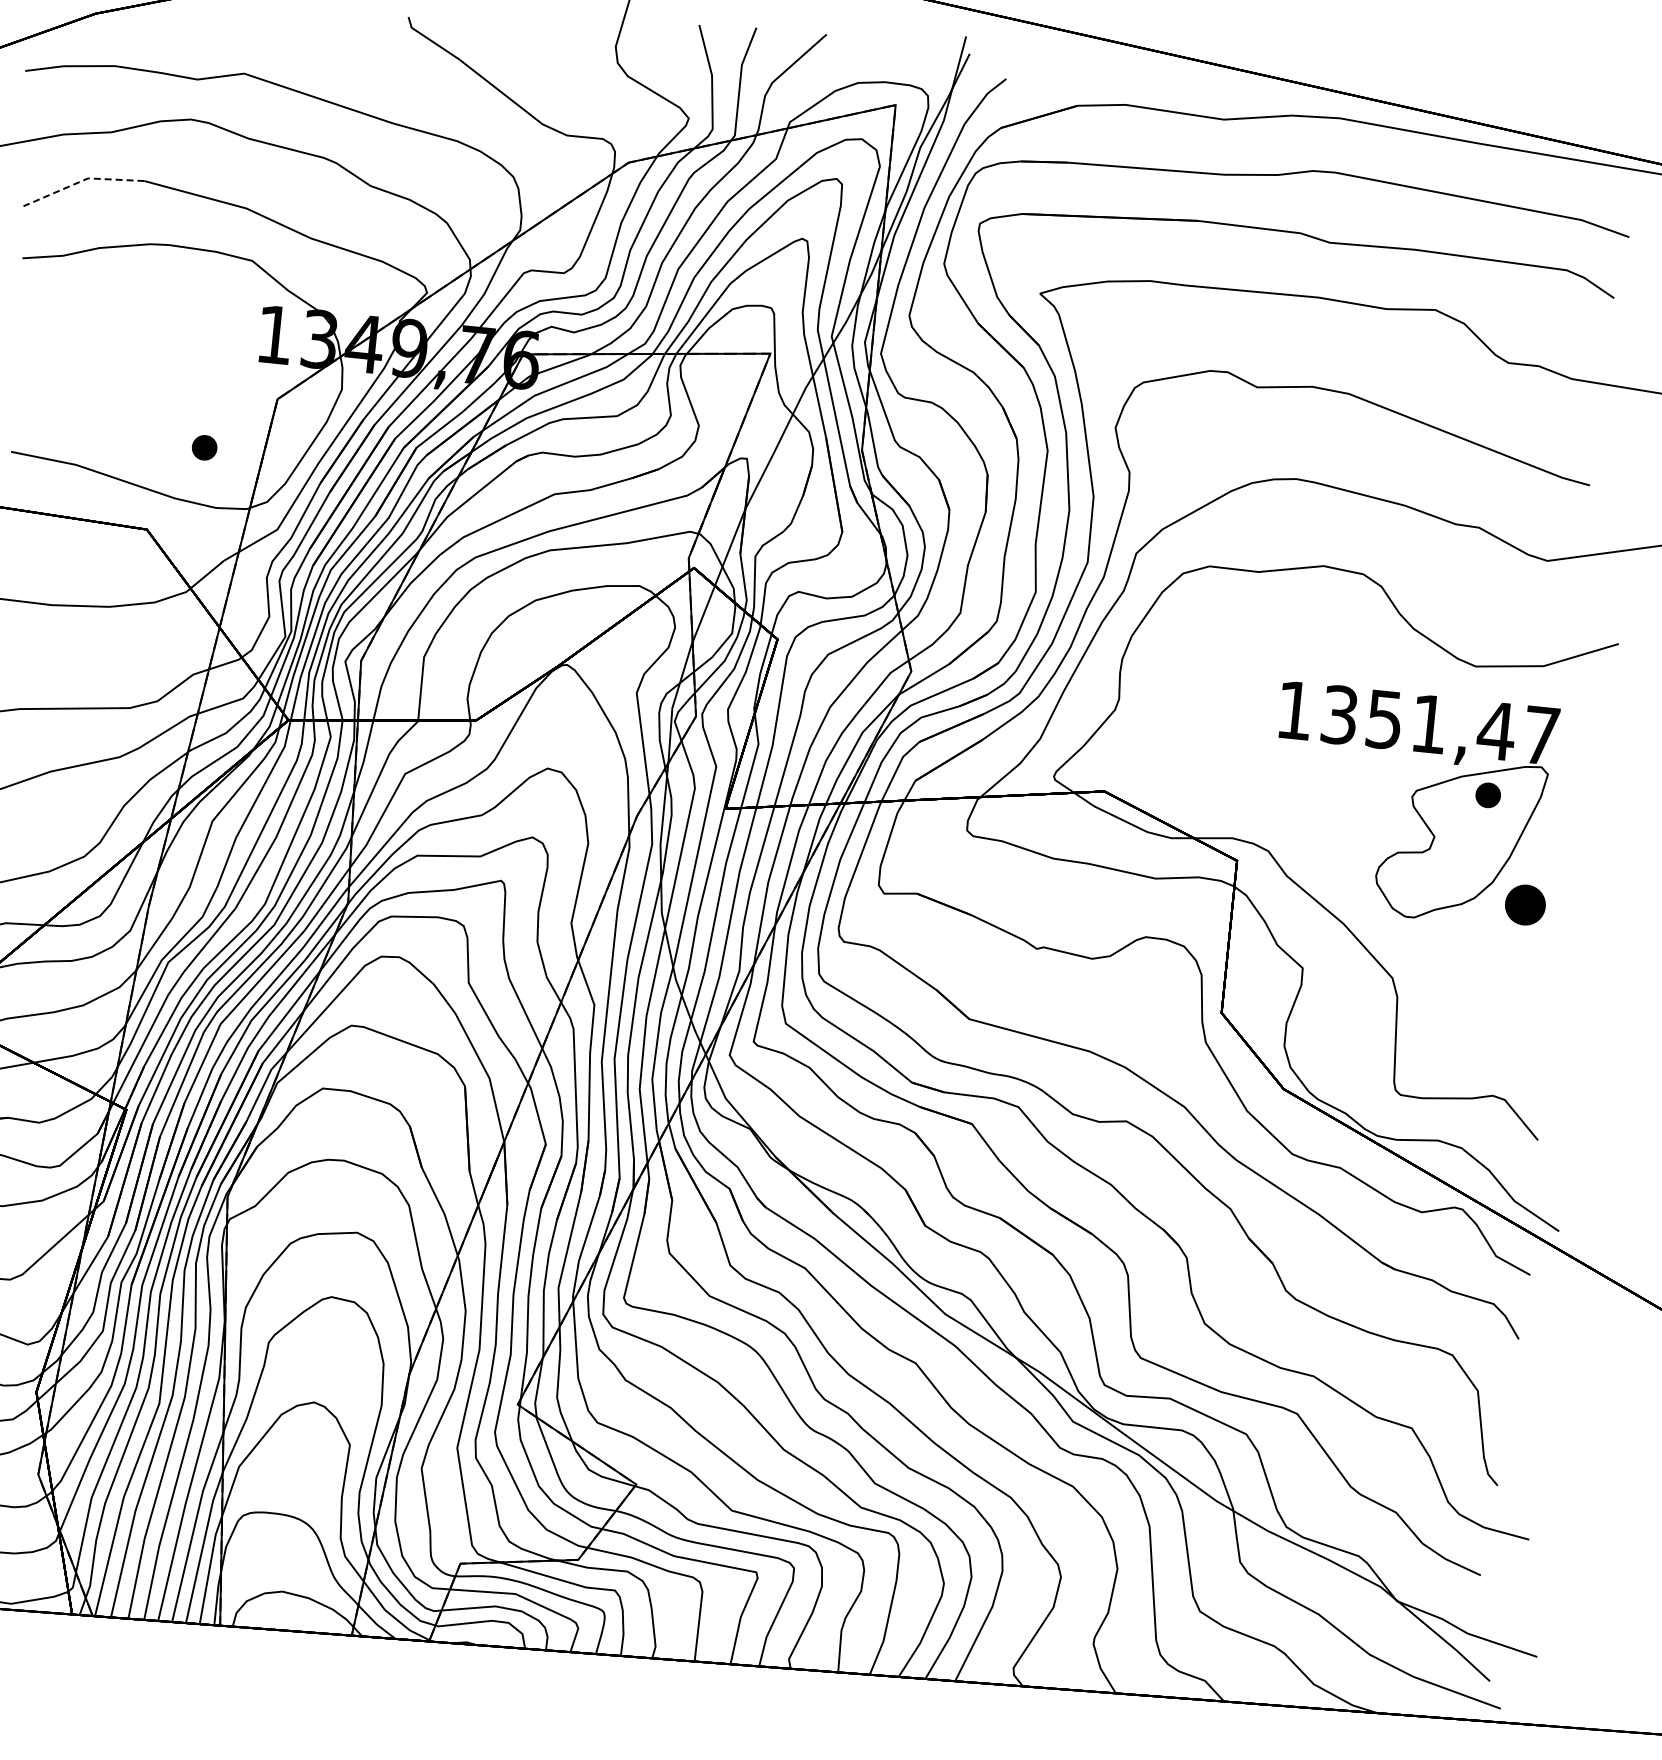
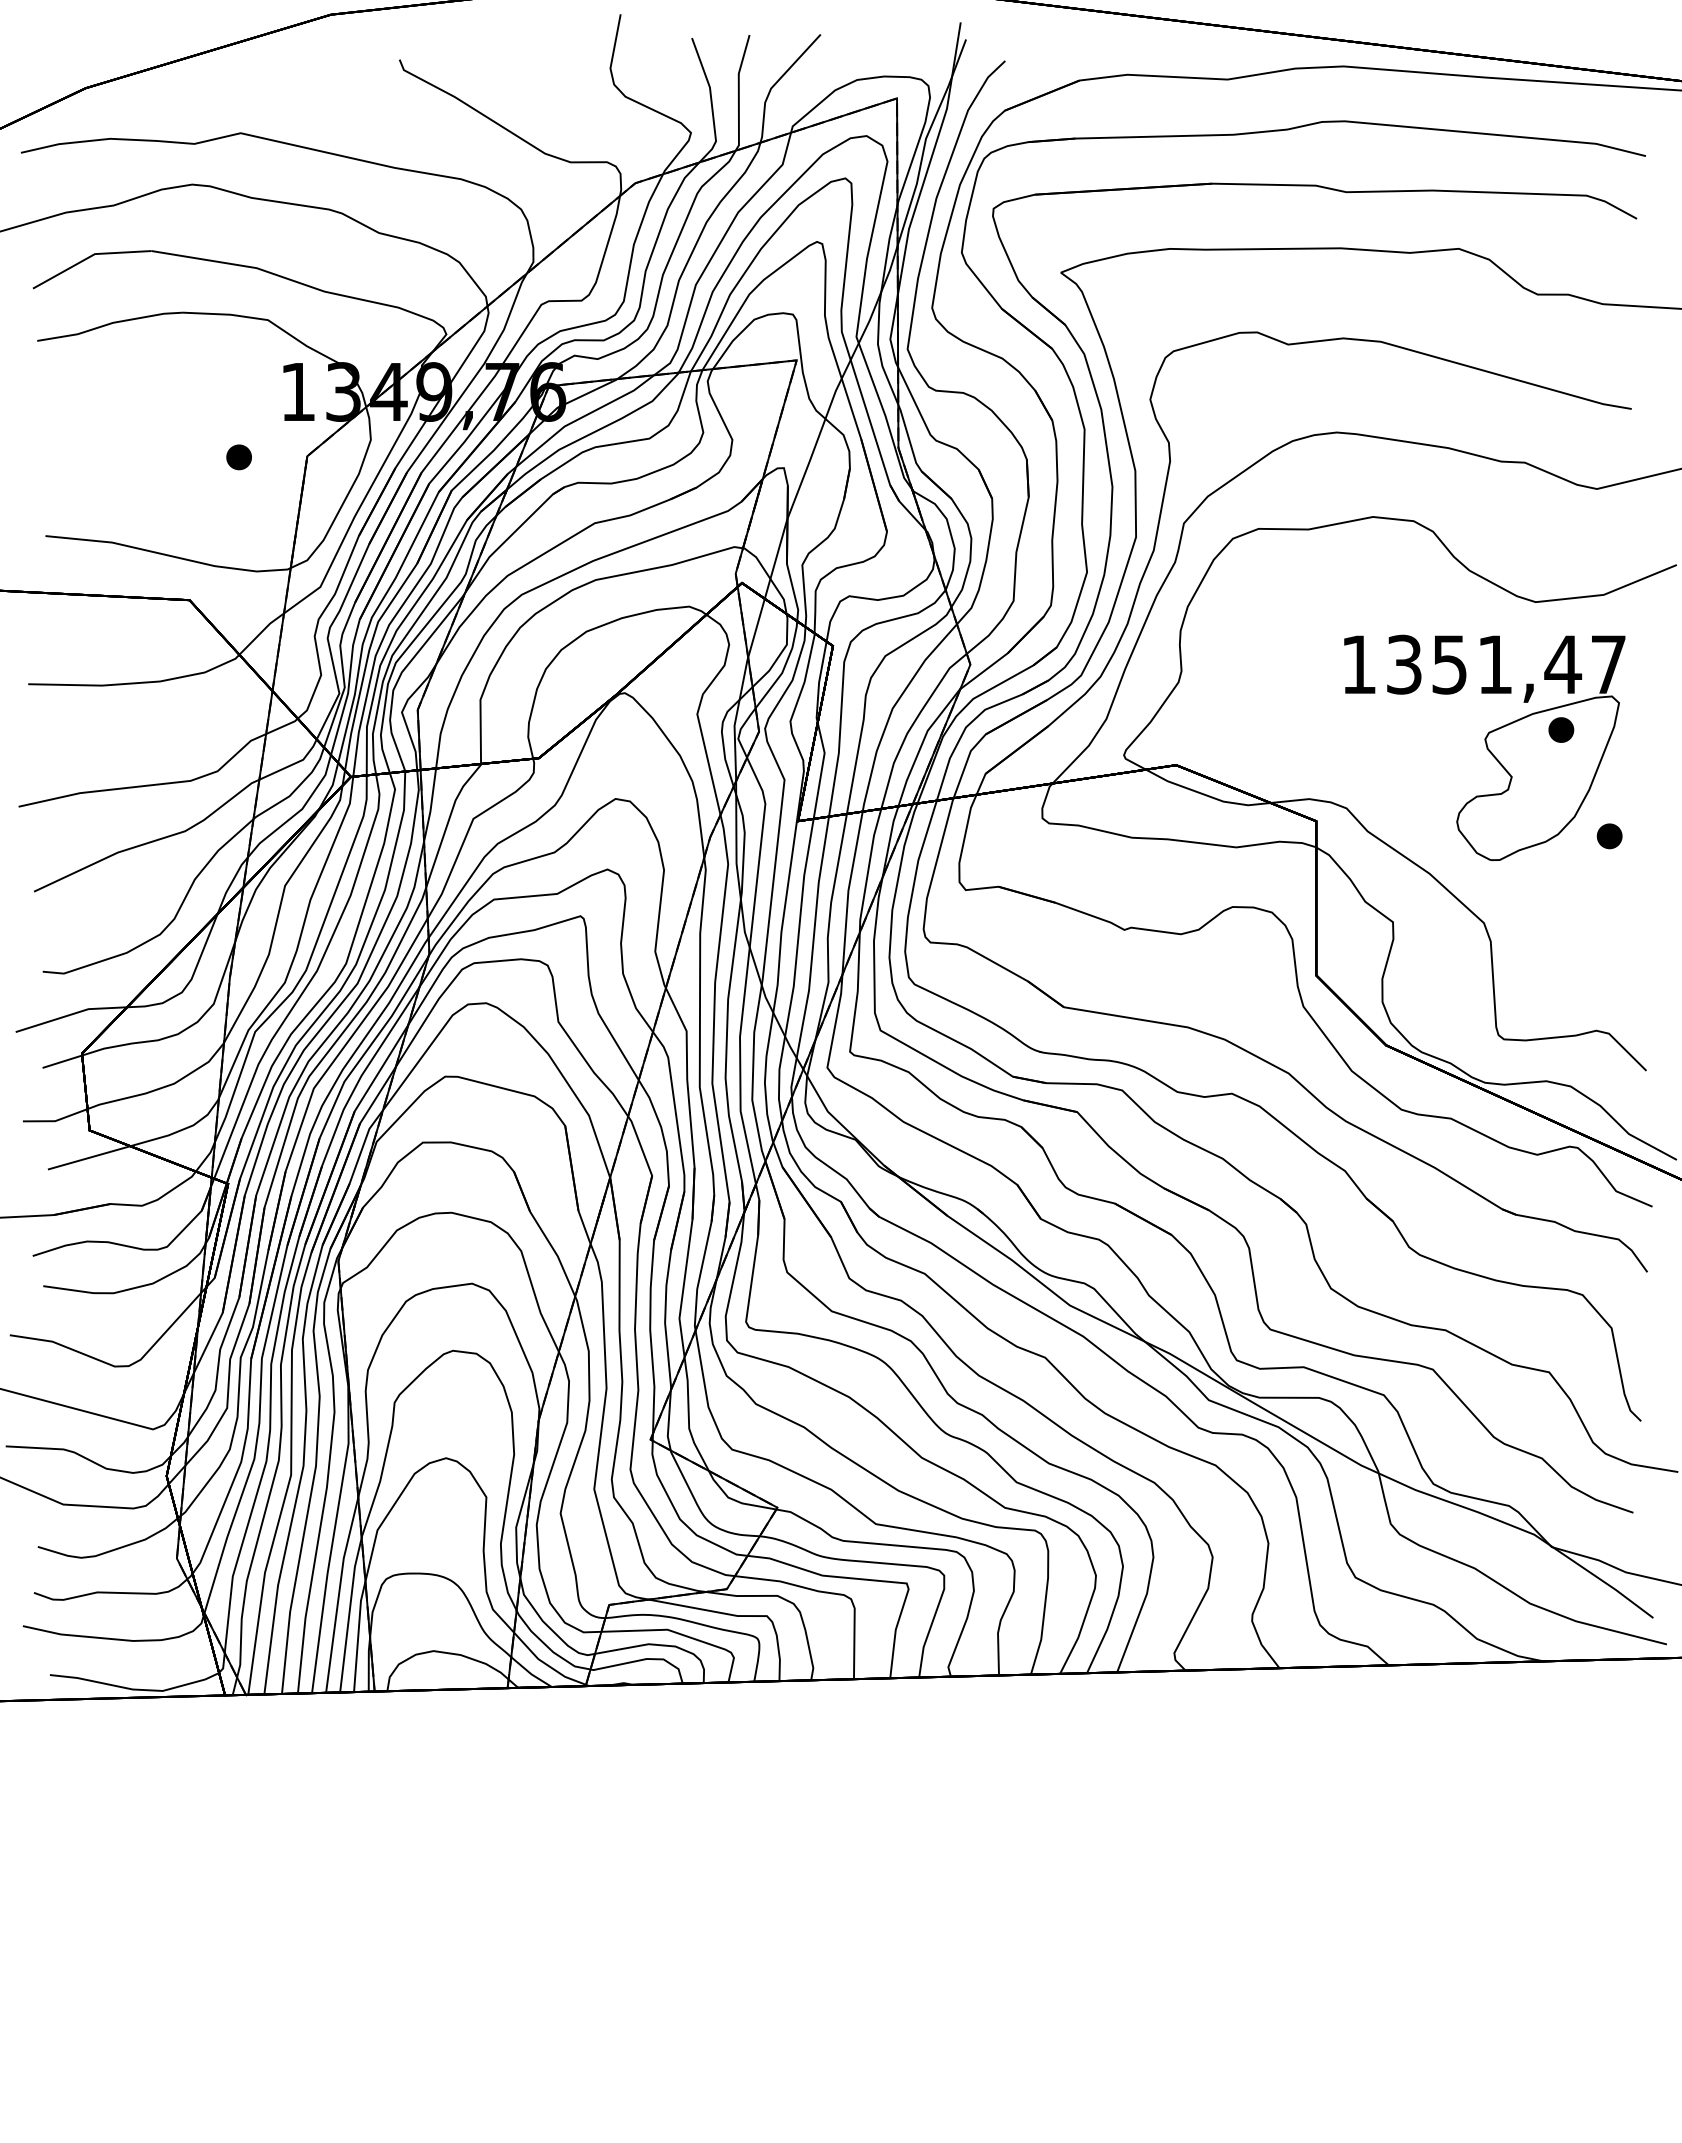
line: (81, 181) -> (88, 257), dashed -> solid
part: (203, 447) -> (238, 457), moved
part: (1525, 905) -> (1609, 836), size x0.62

